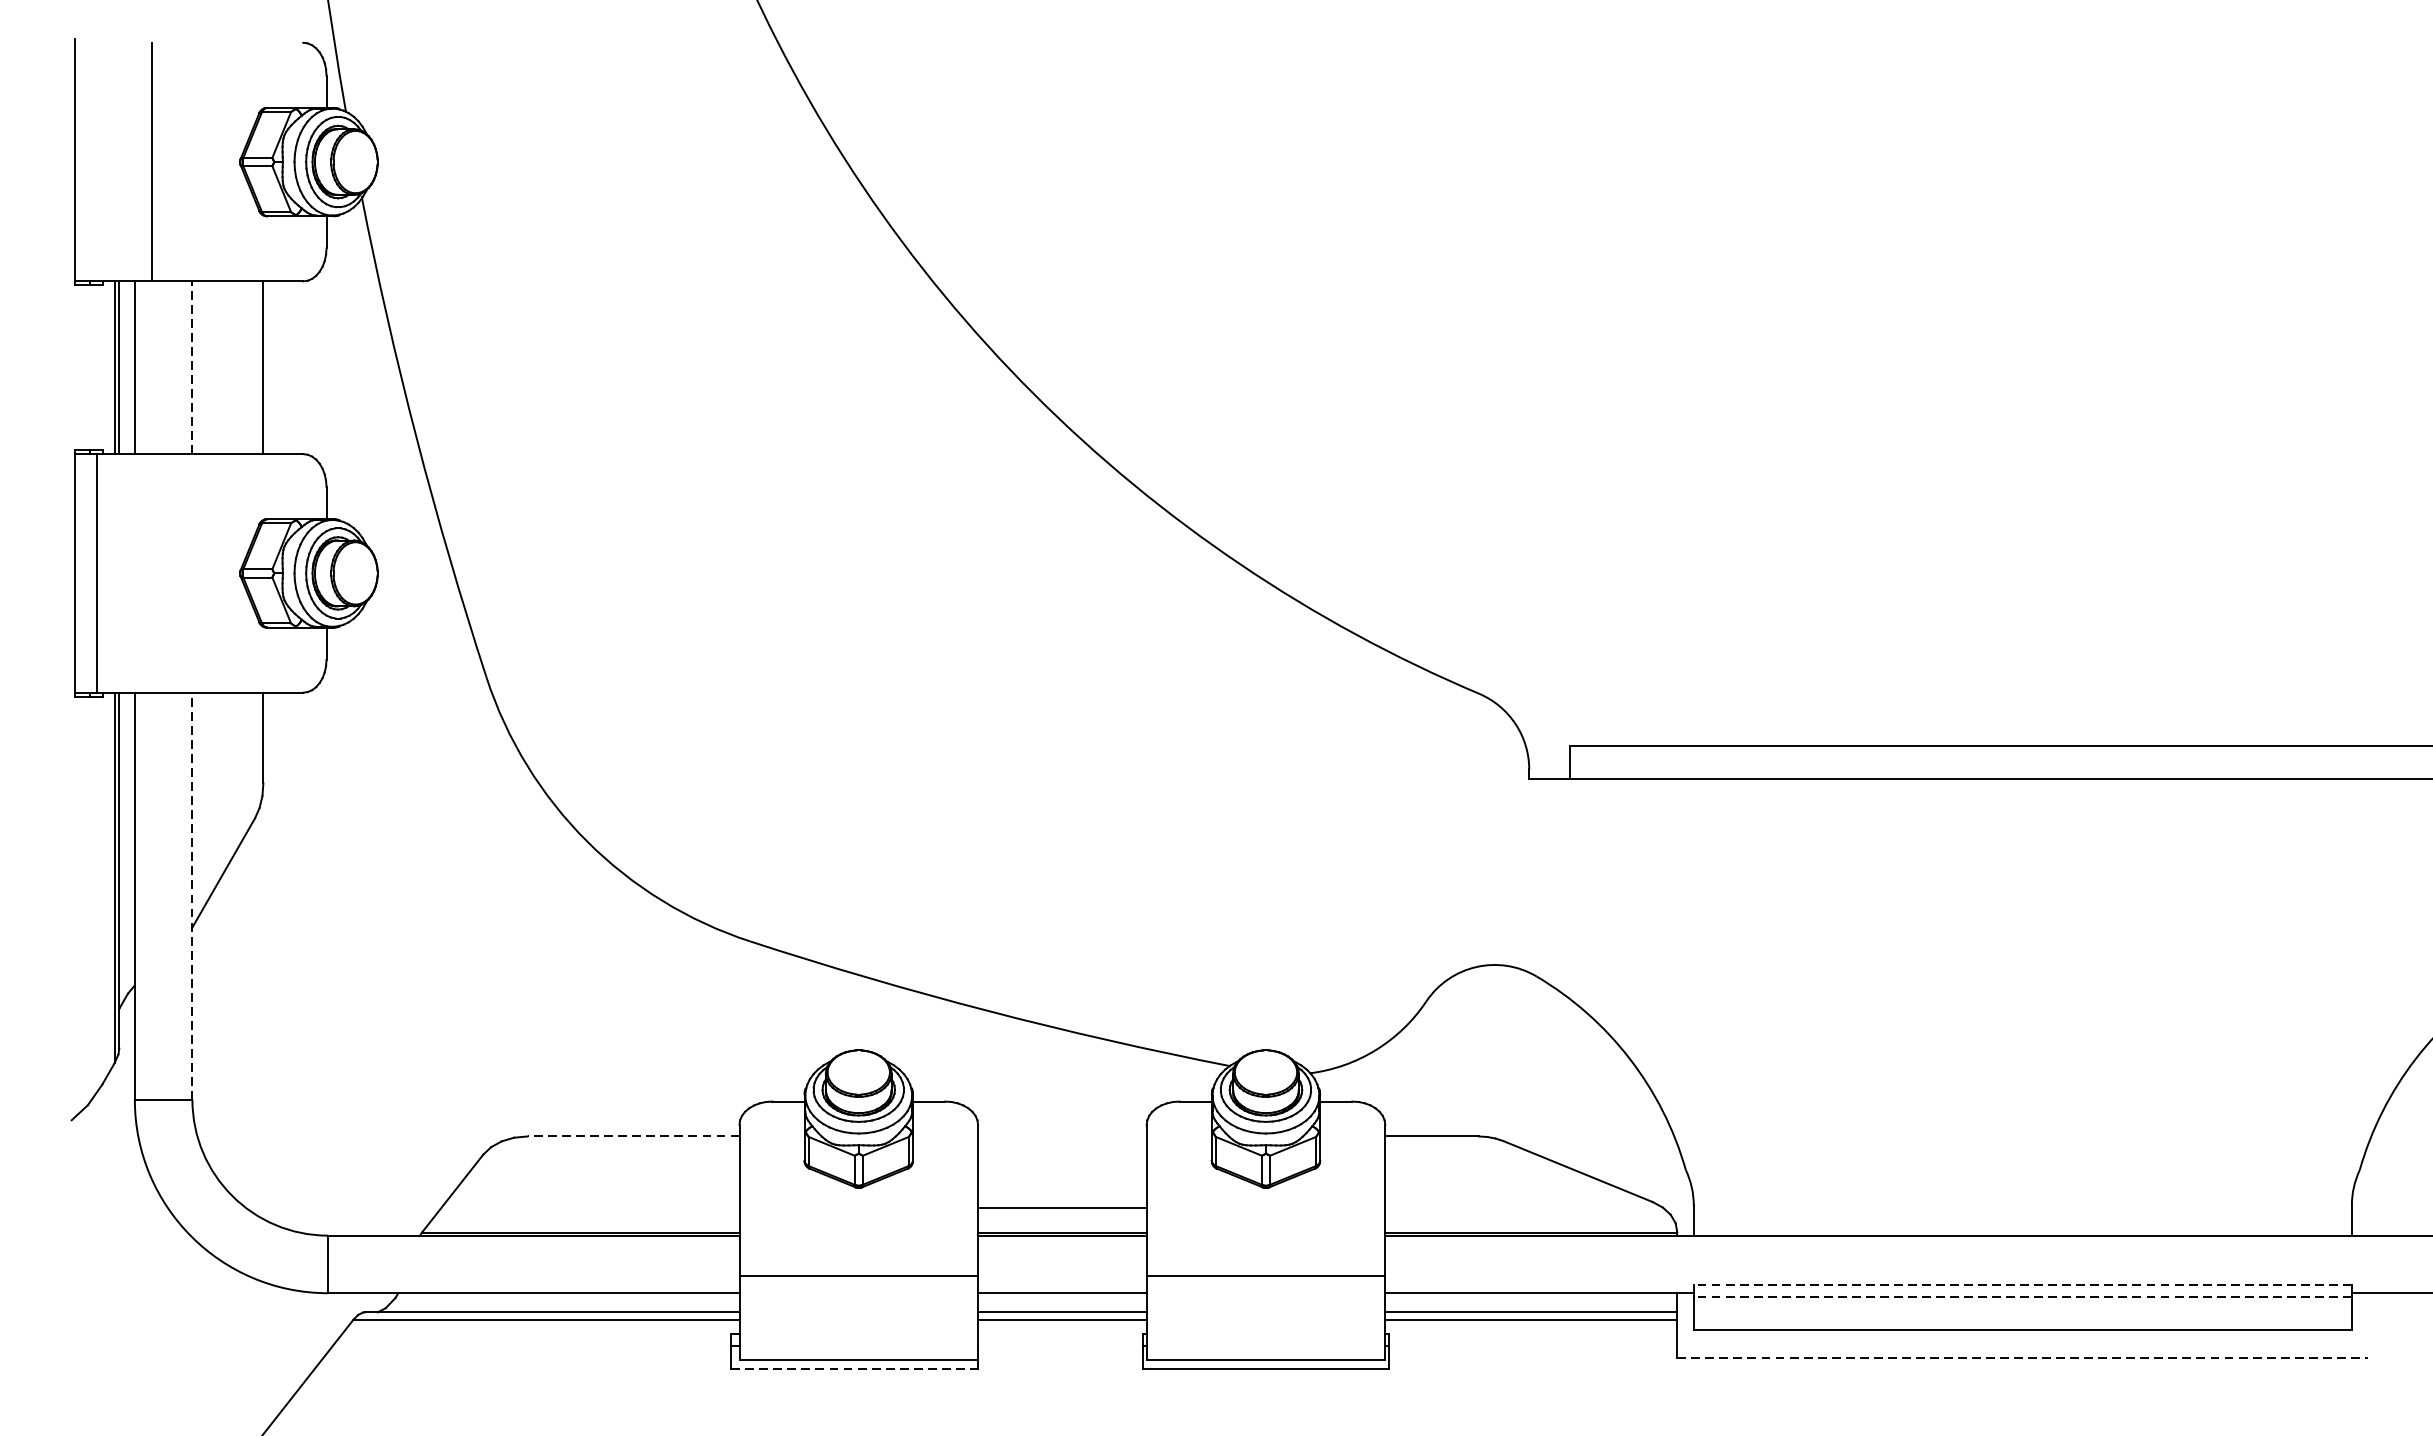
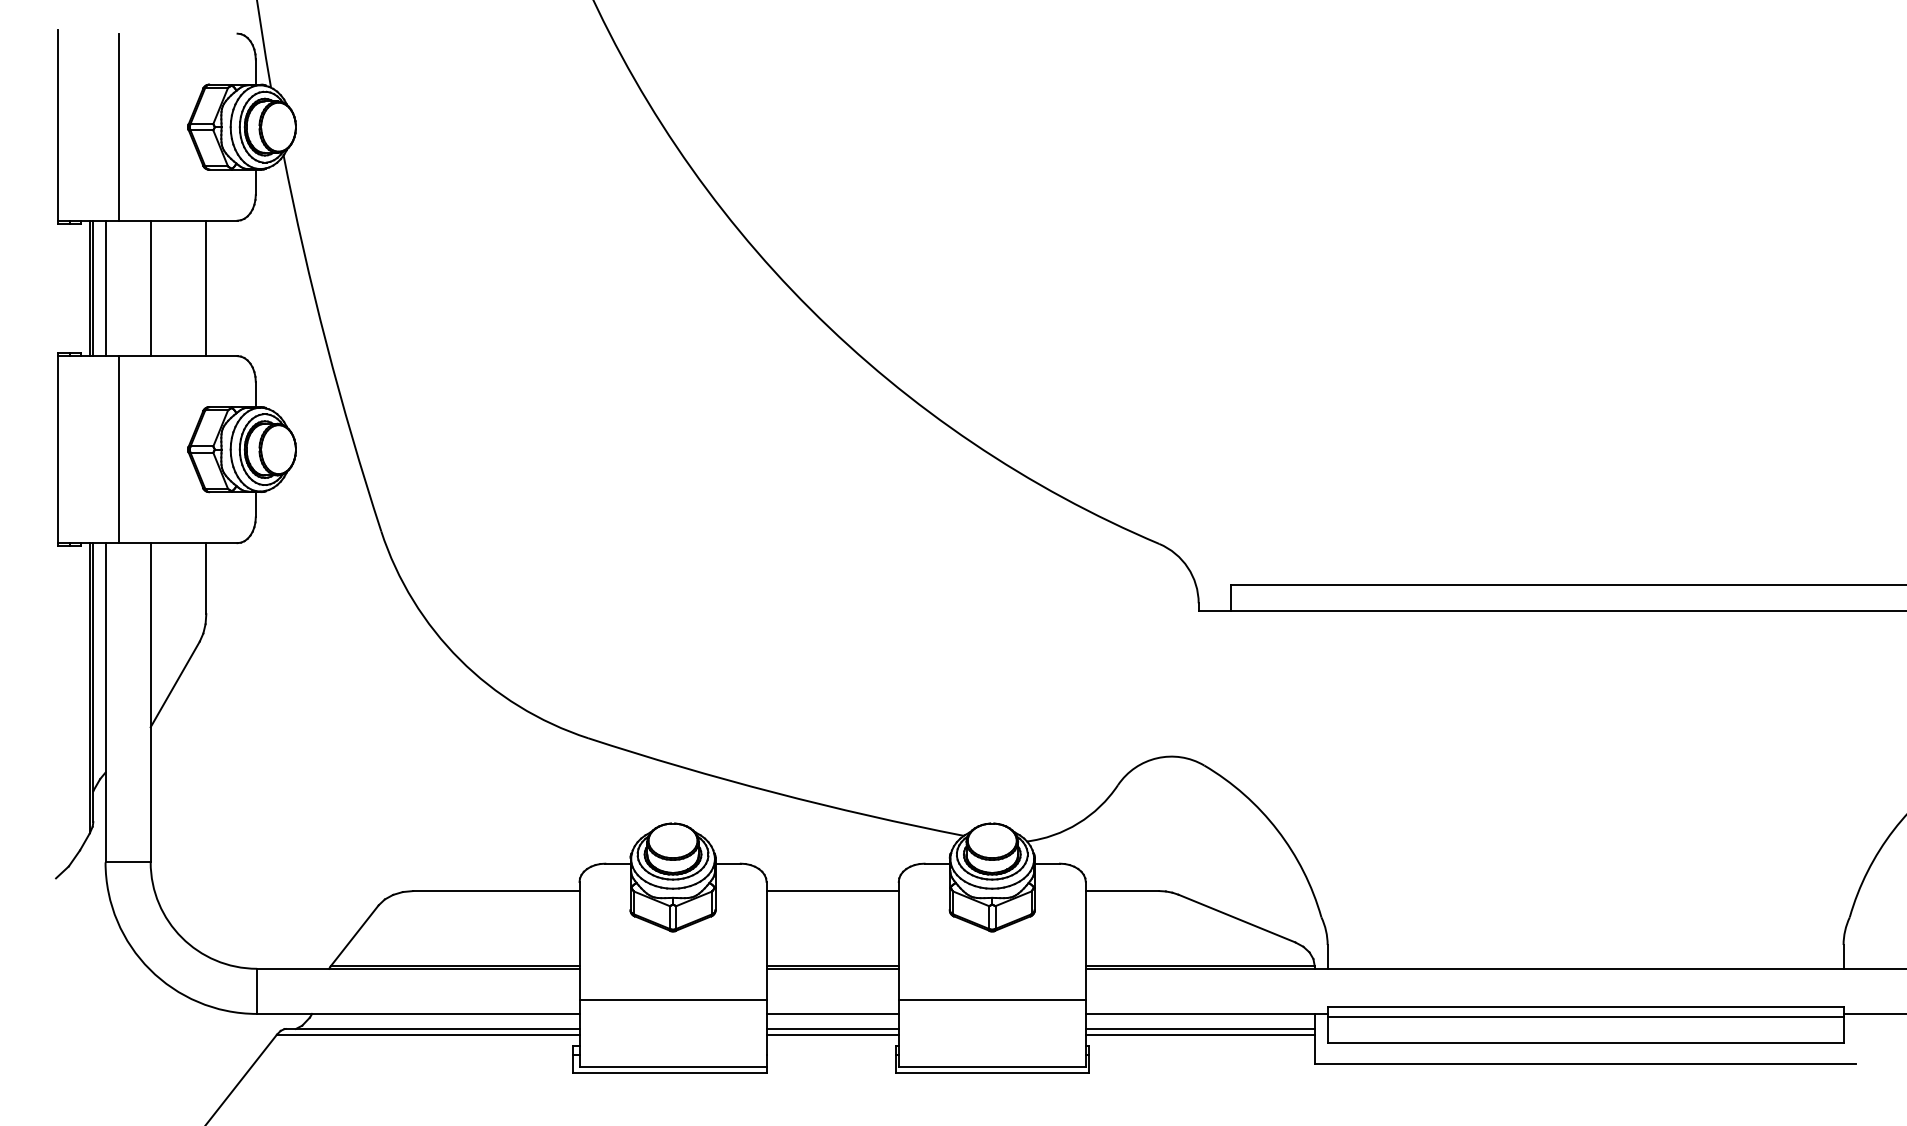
line: (192, 367) -> (150, 288), dashed -> solid
line: (96, 573) -> (118, 449), moved
line: (192, 895) -> (150, 702), dashed -> solid
line: (632, 1137) -> (495, 891), dashed -> solid
line: (1062, 1208) -> (832, 891), moved
line: (2022, 1285) -> (1585, 1007), dashed -> solid
line: (2022, 1297) -> (1585, 1017), dashed -> solid
line: (2022, 1357) -> (1585, 1064), dashed -> solid
line: (854, 1369) -> (669, 1073), dashed -> solid

